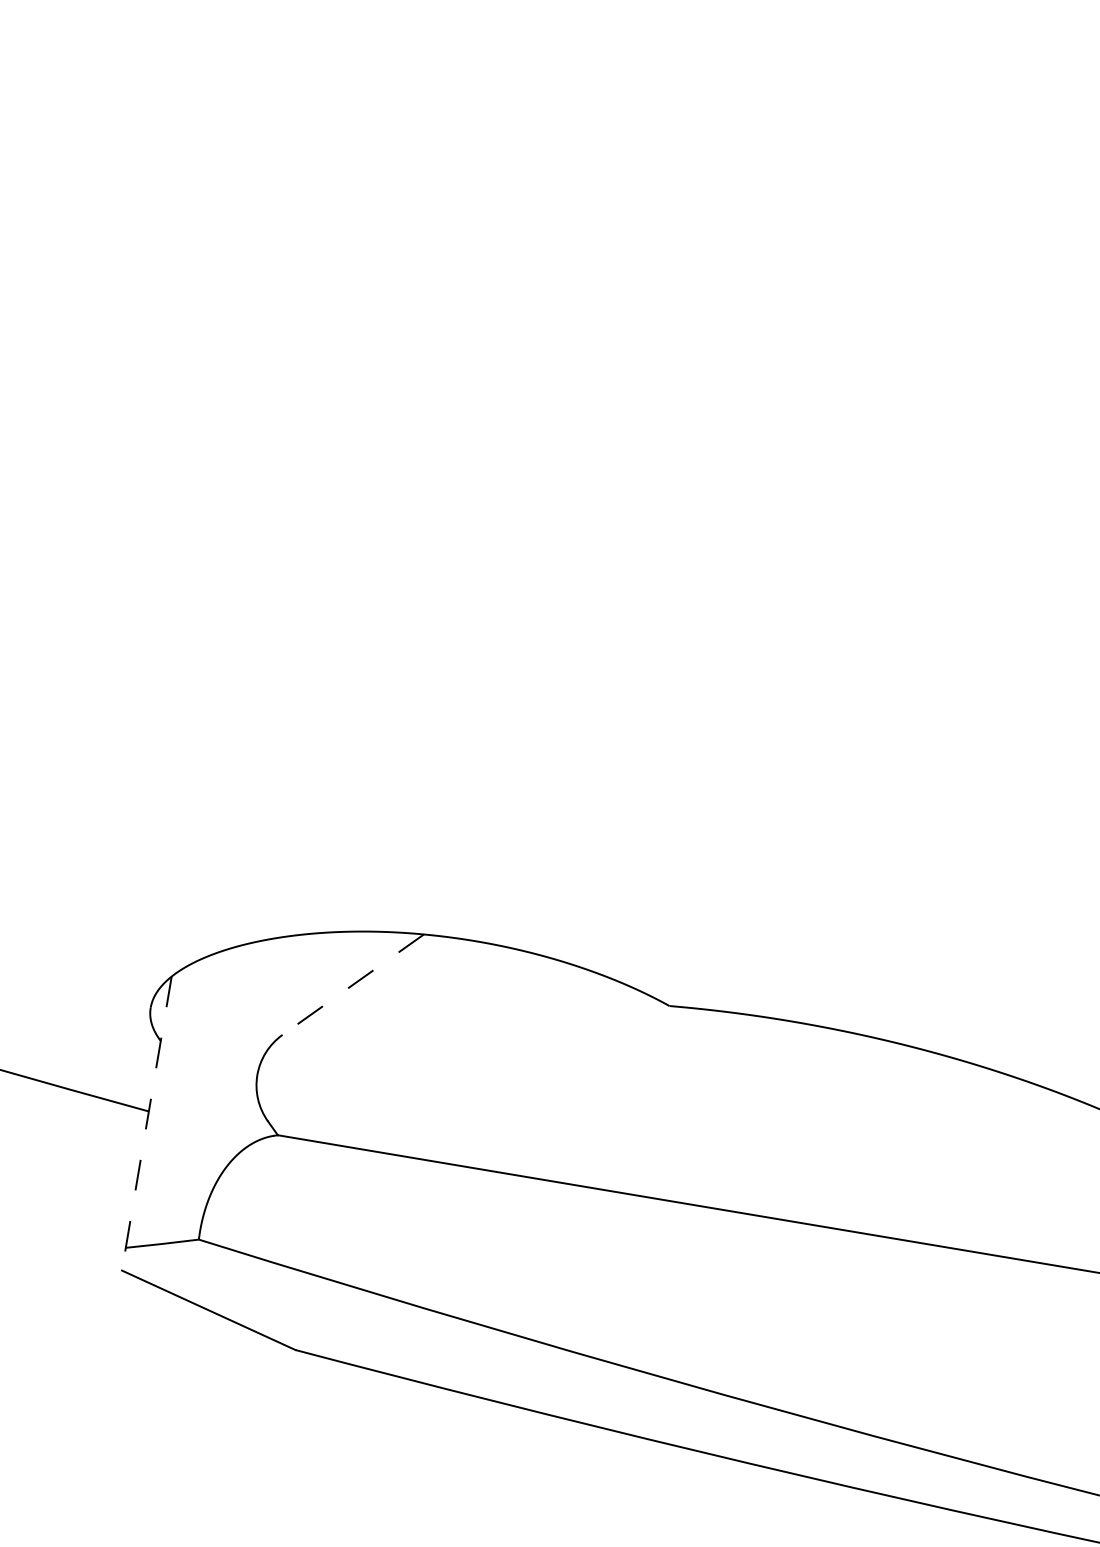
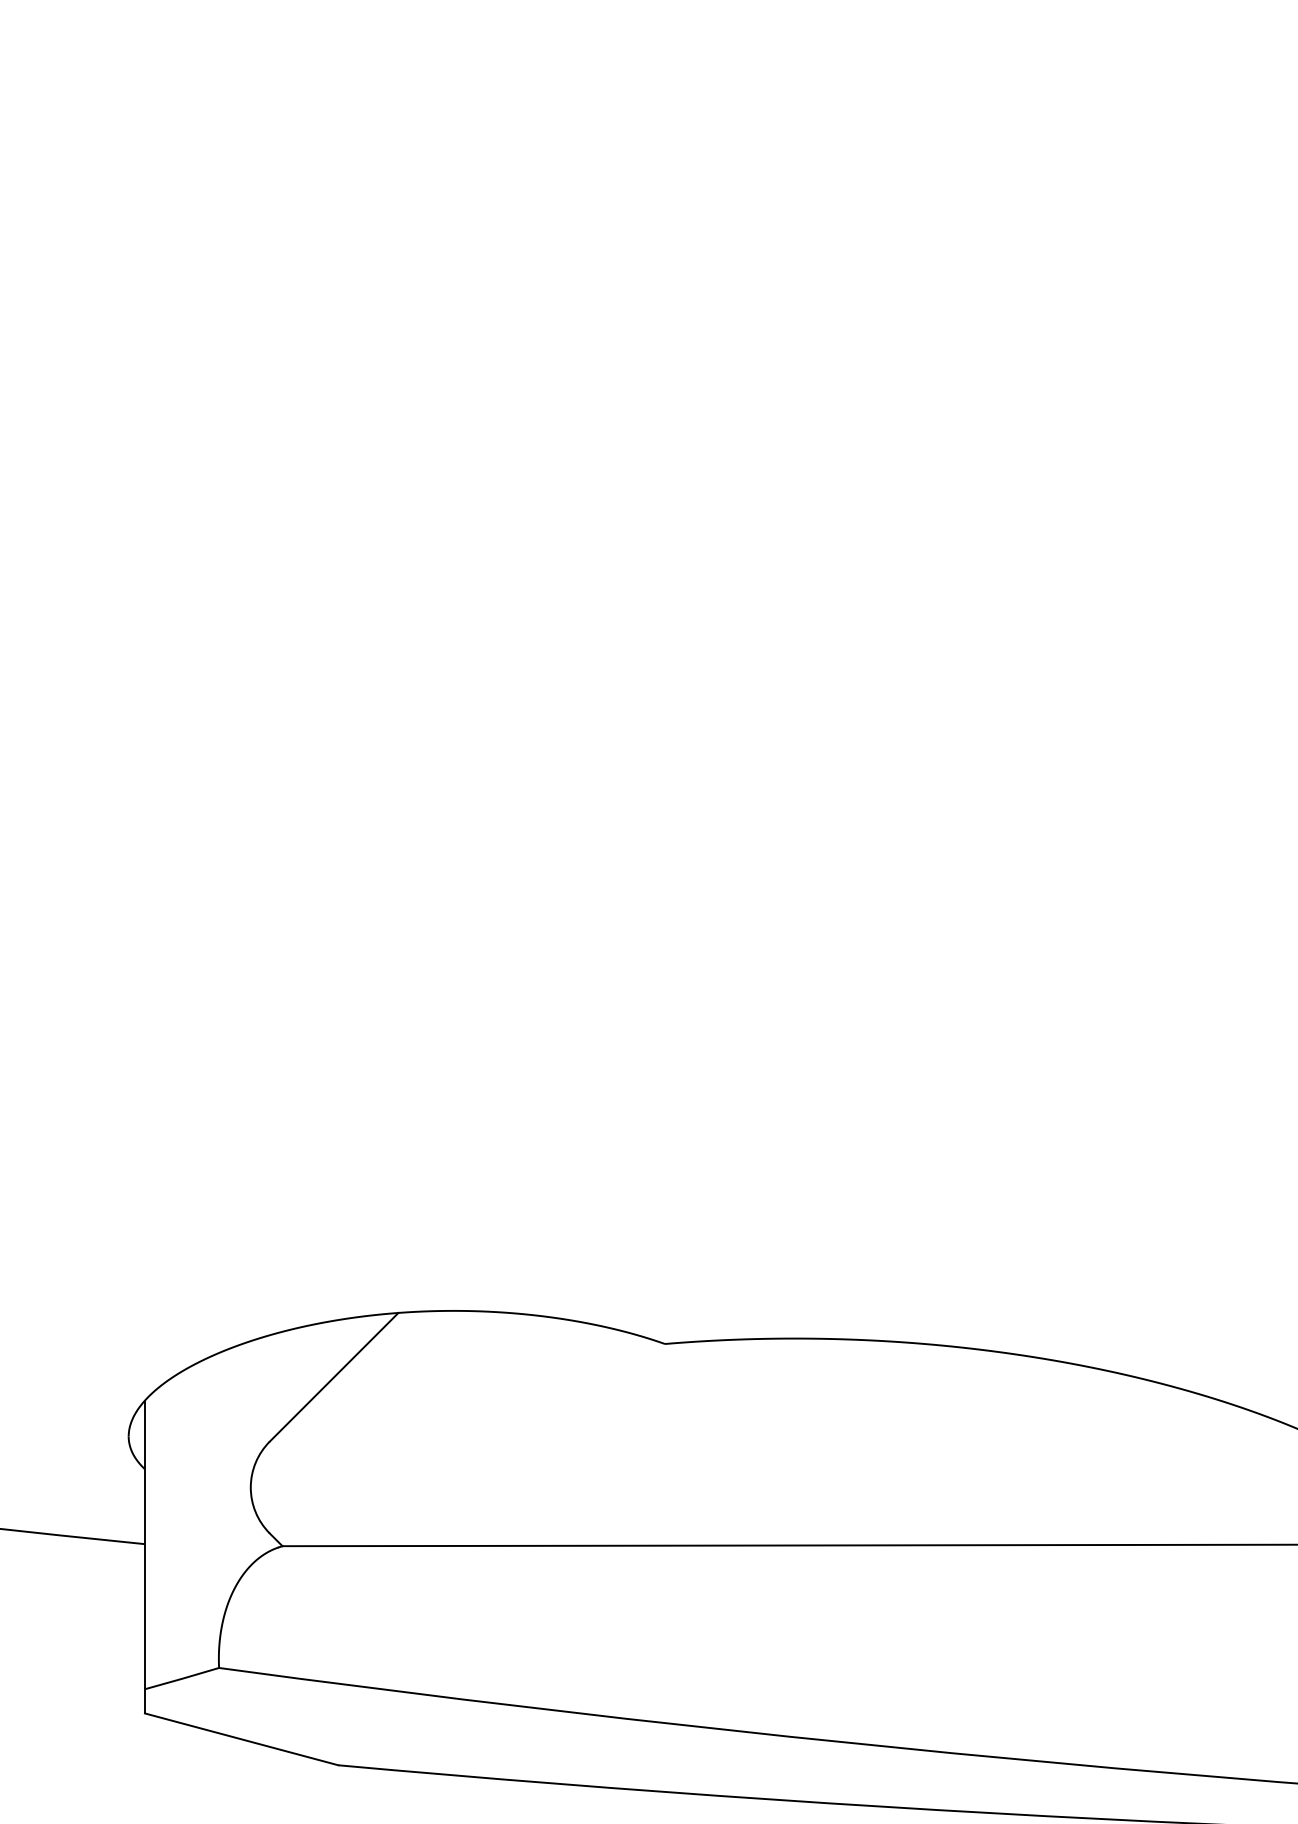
line: (353, 984) -> (334, 1377), dashed -> solid
line: (146, 1123) -> (144, 1557), dashed -> solid

